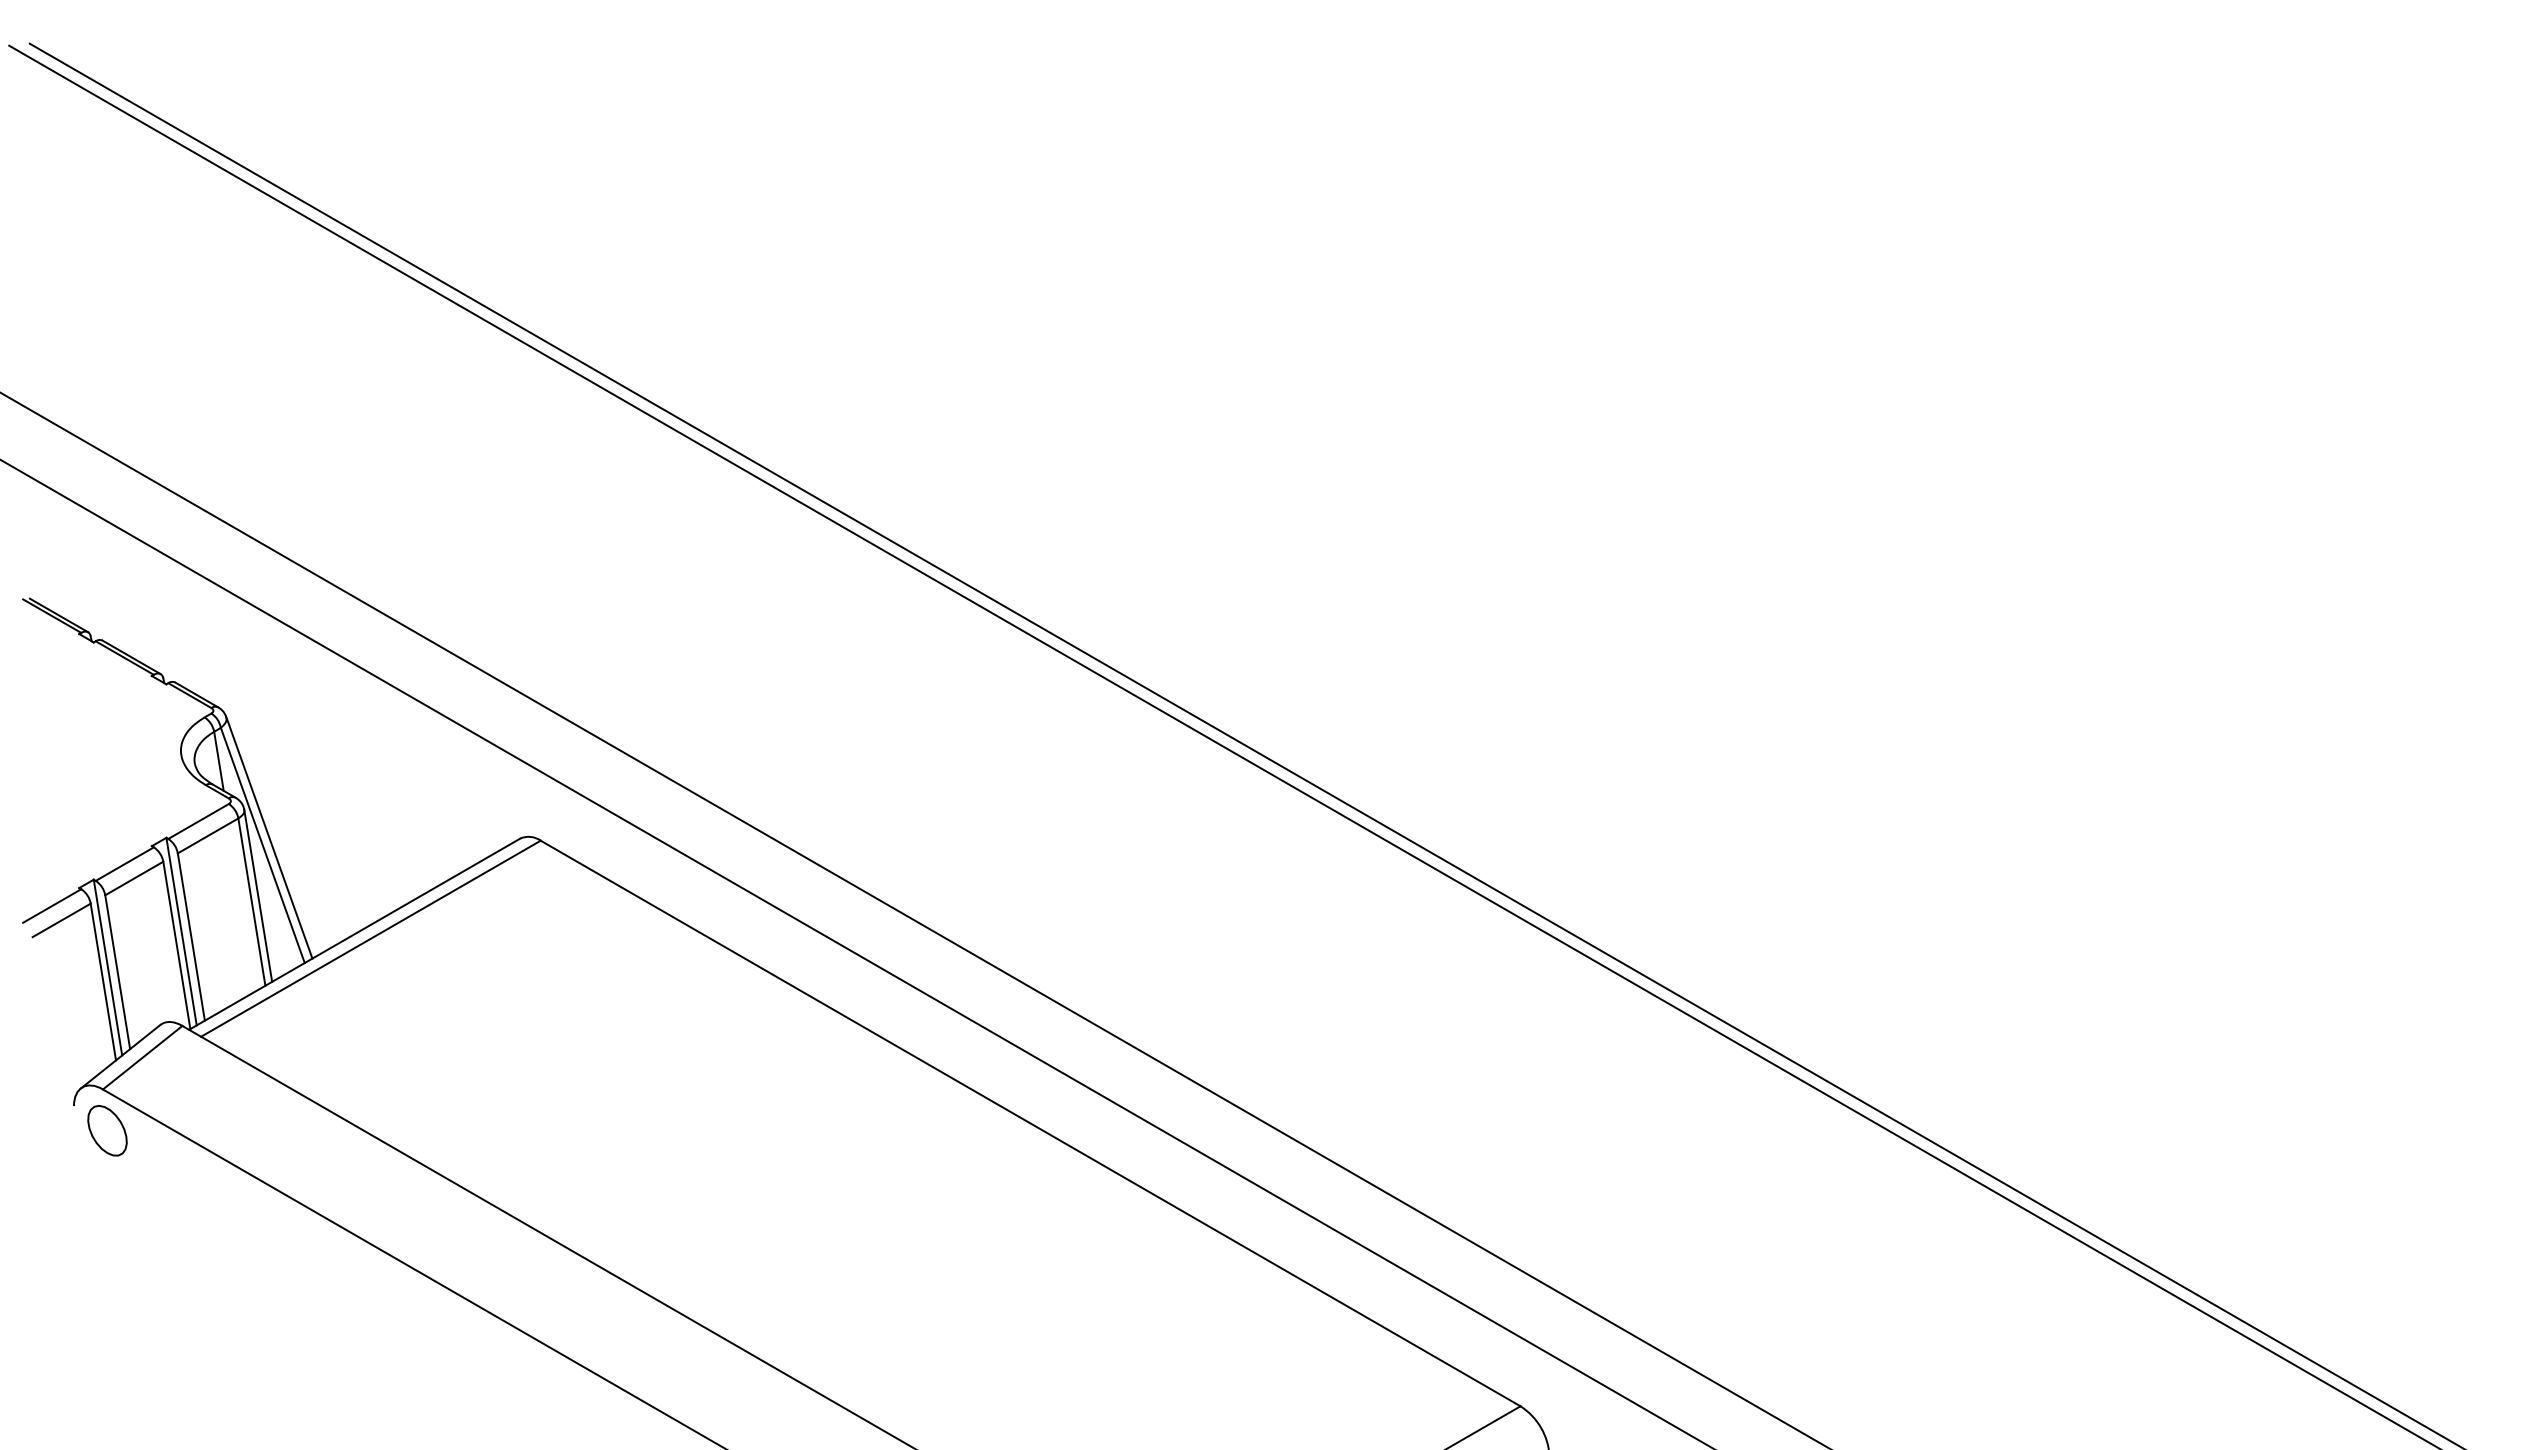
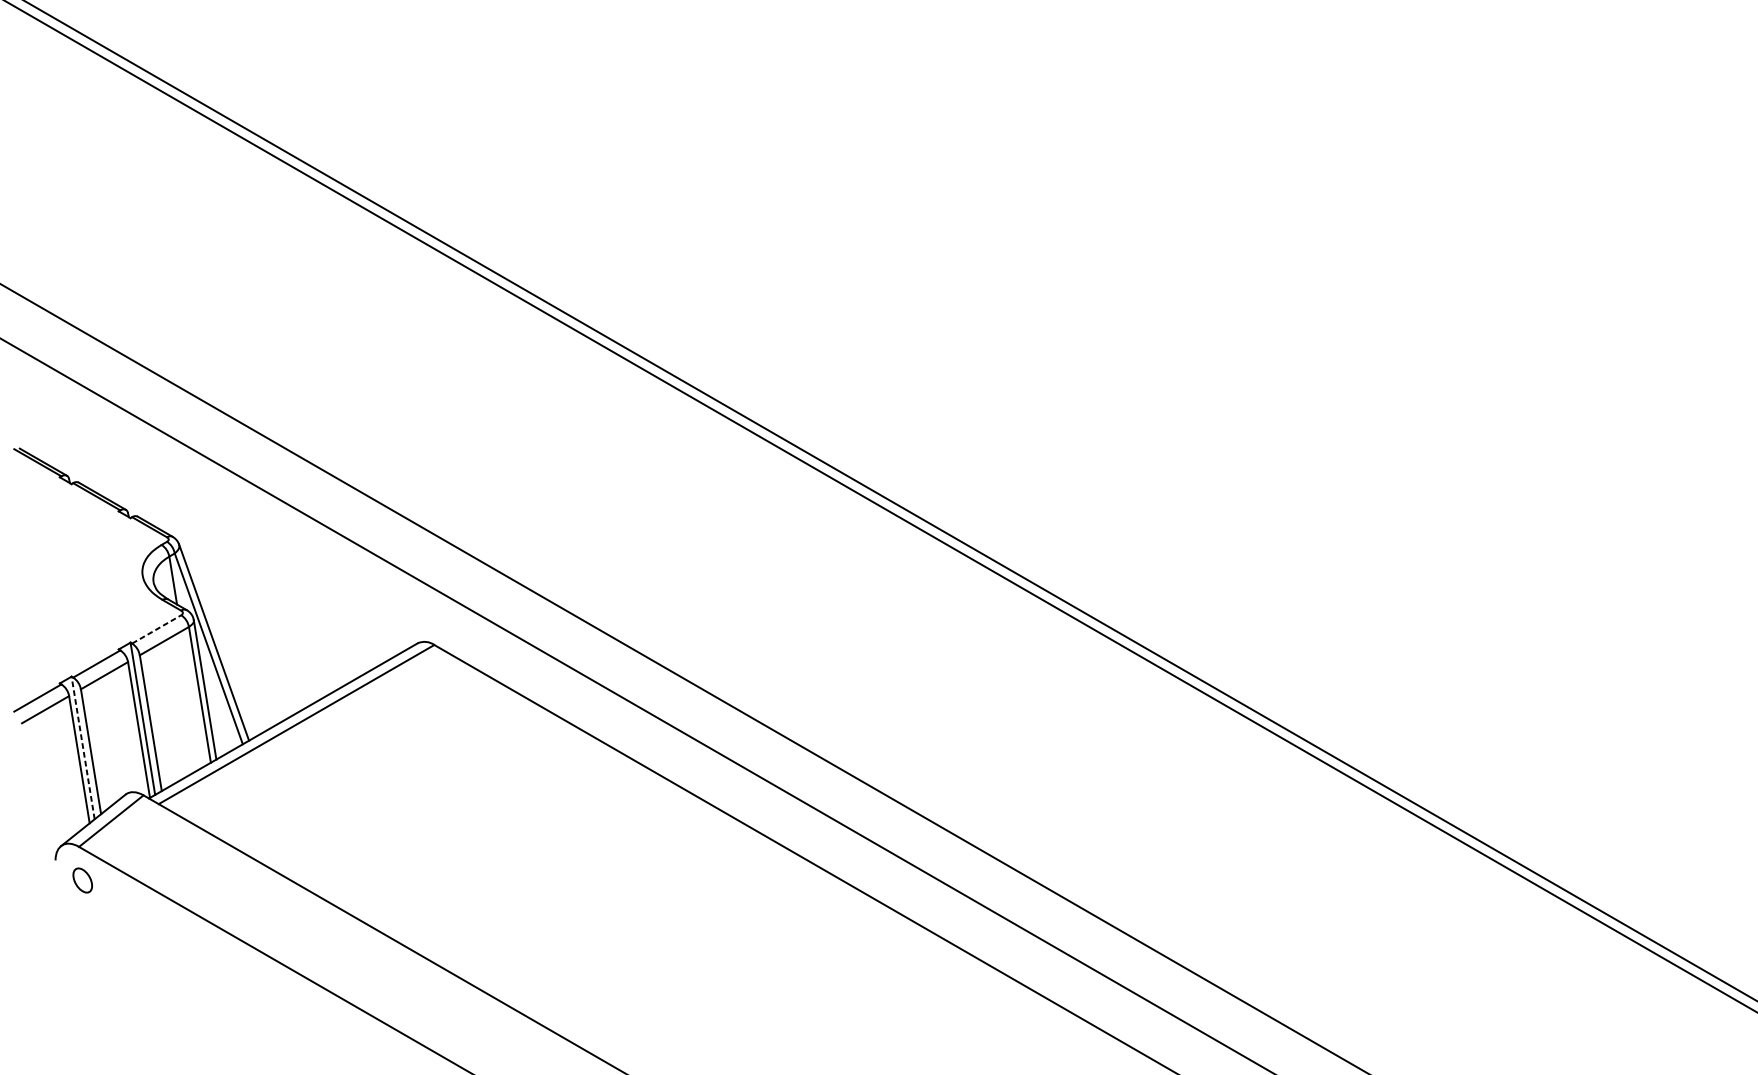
line: (198, 821) -> (156, 629), solid -> dashed
line: (107, 967) -> (82, 747), solid -> dashed
part: (107, 1130) -> (82, 880), size x0.6

